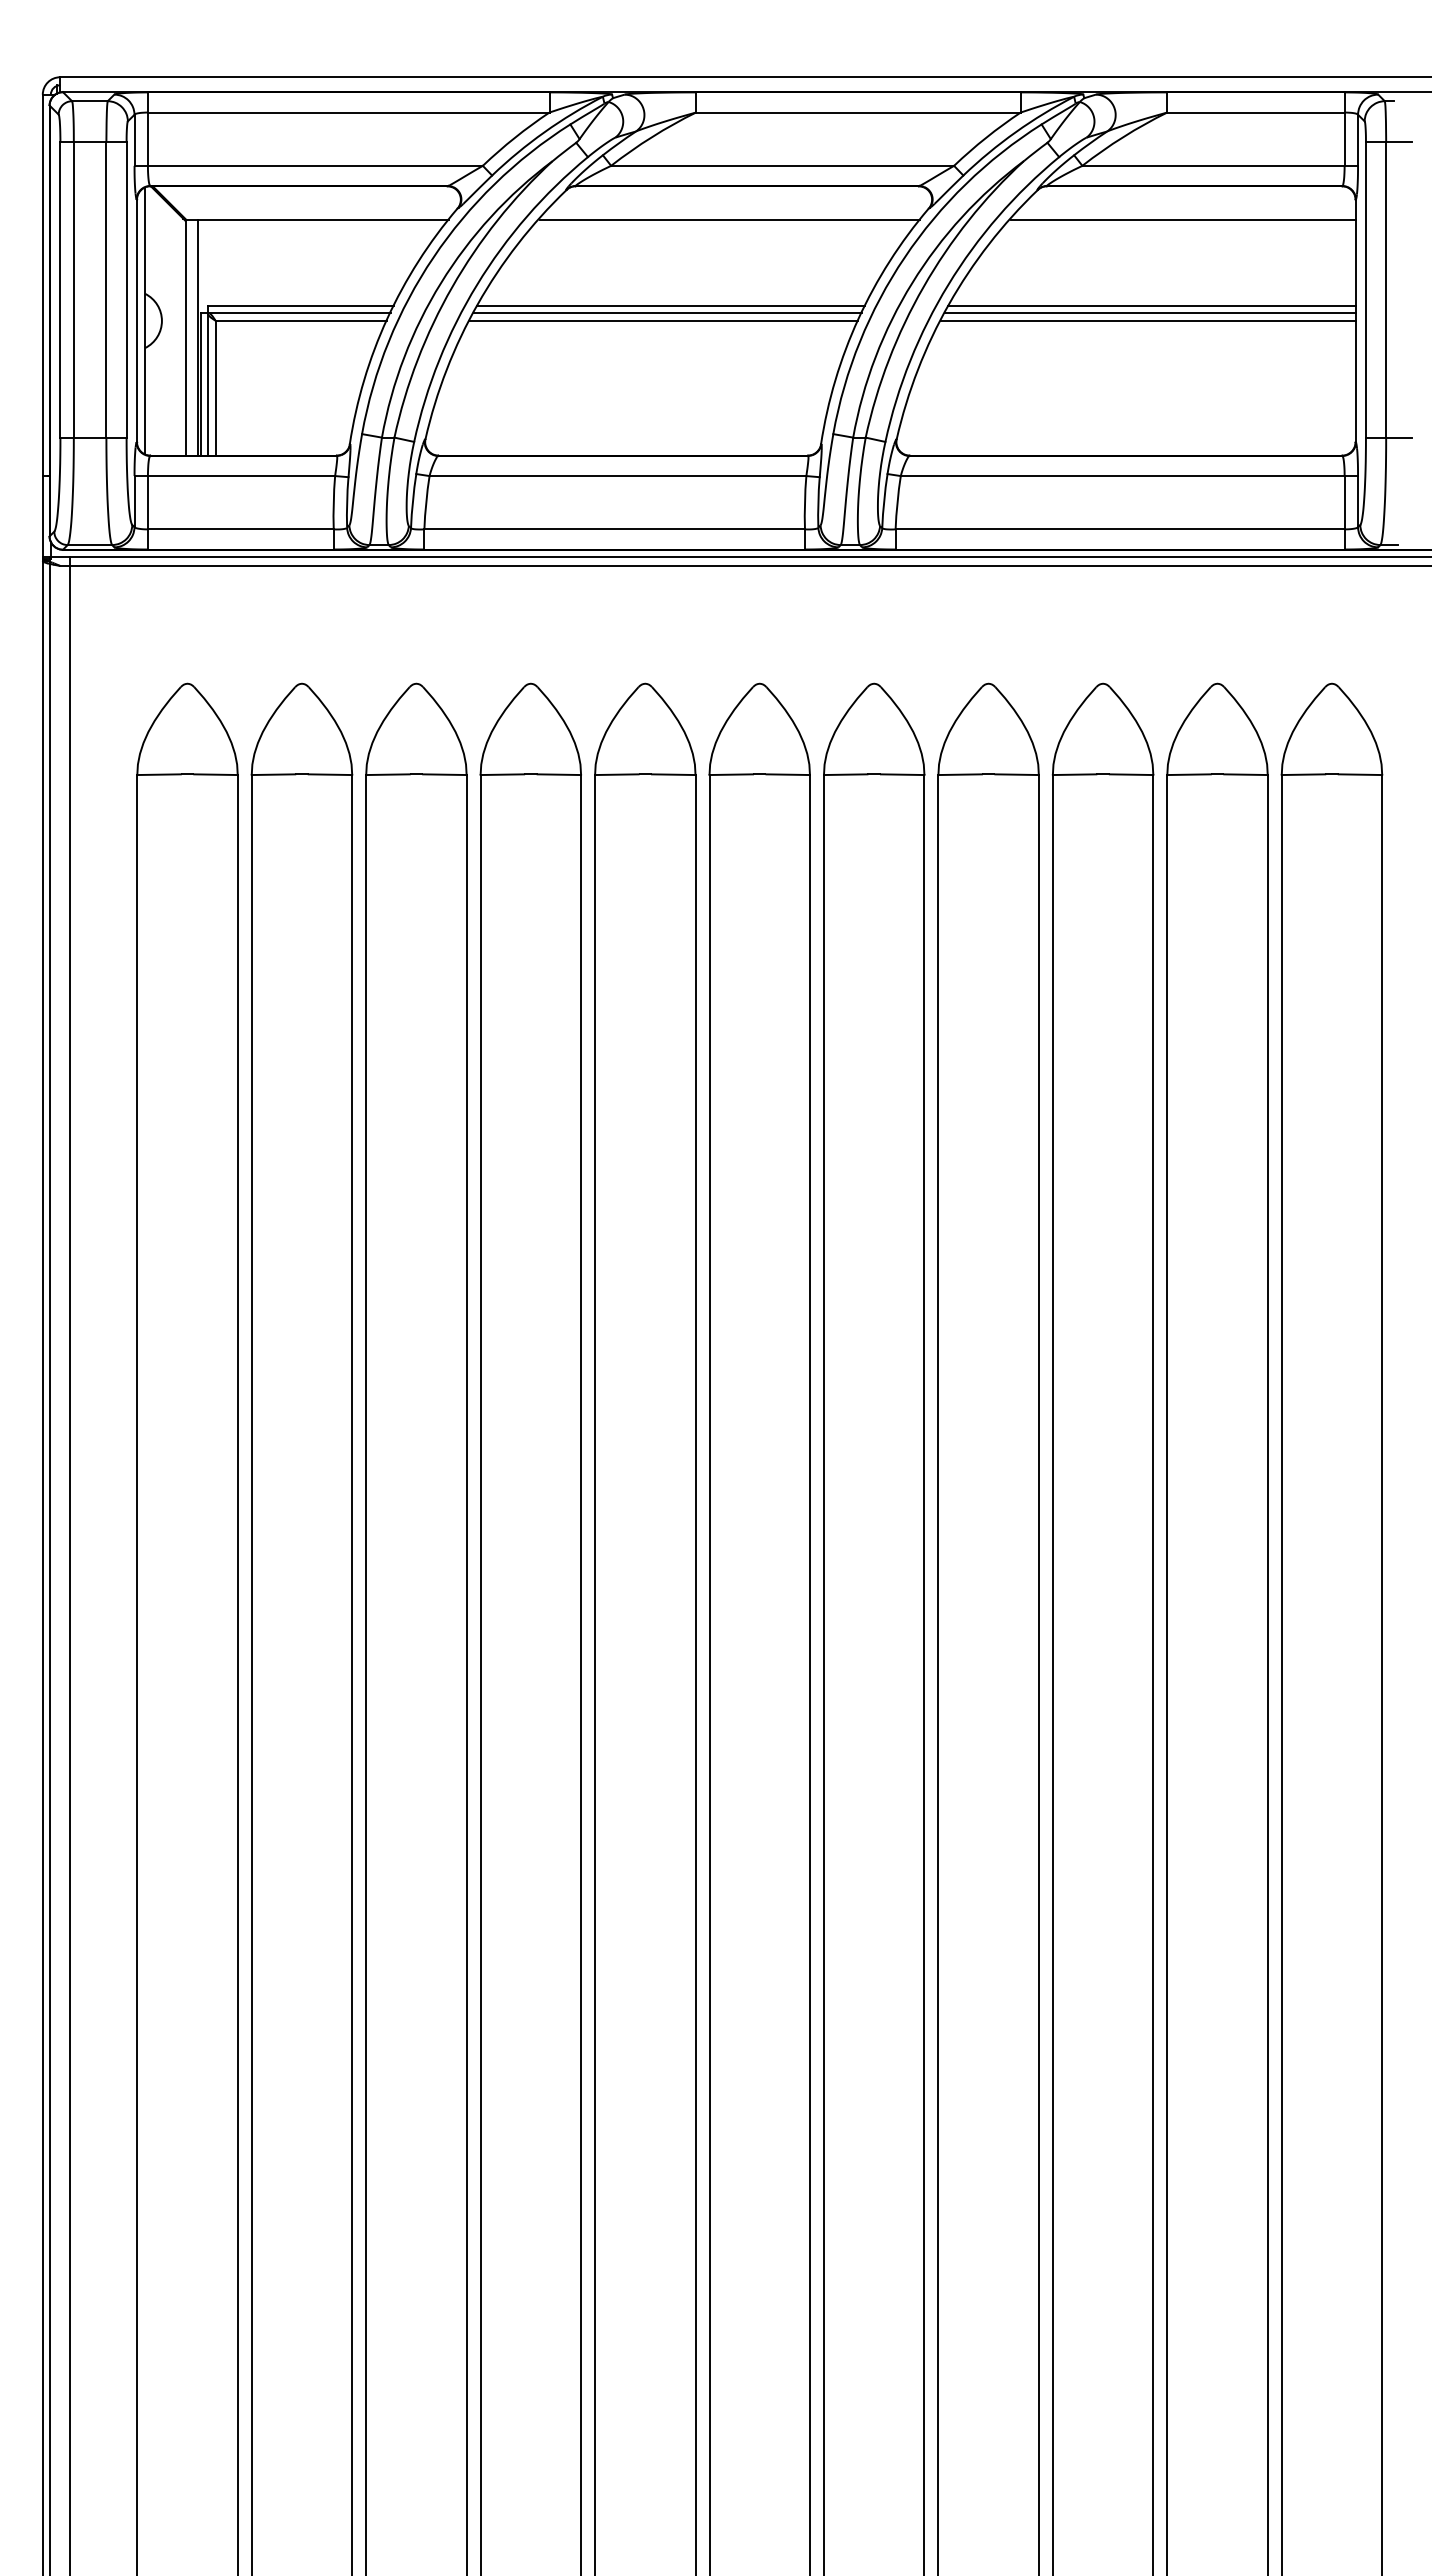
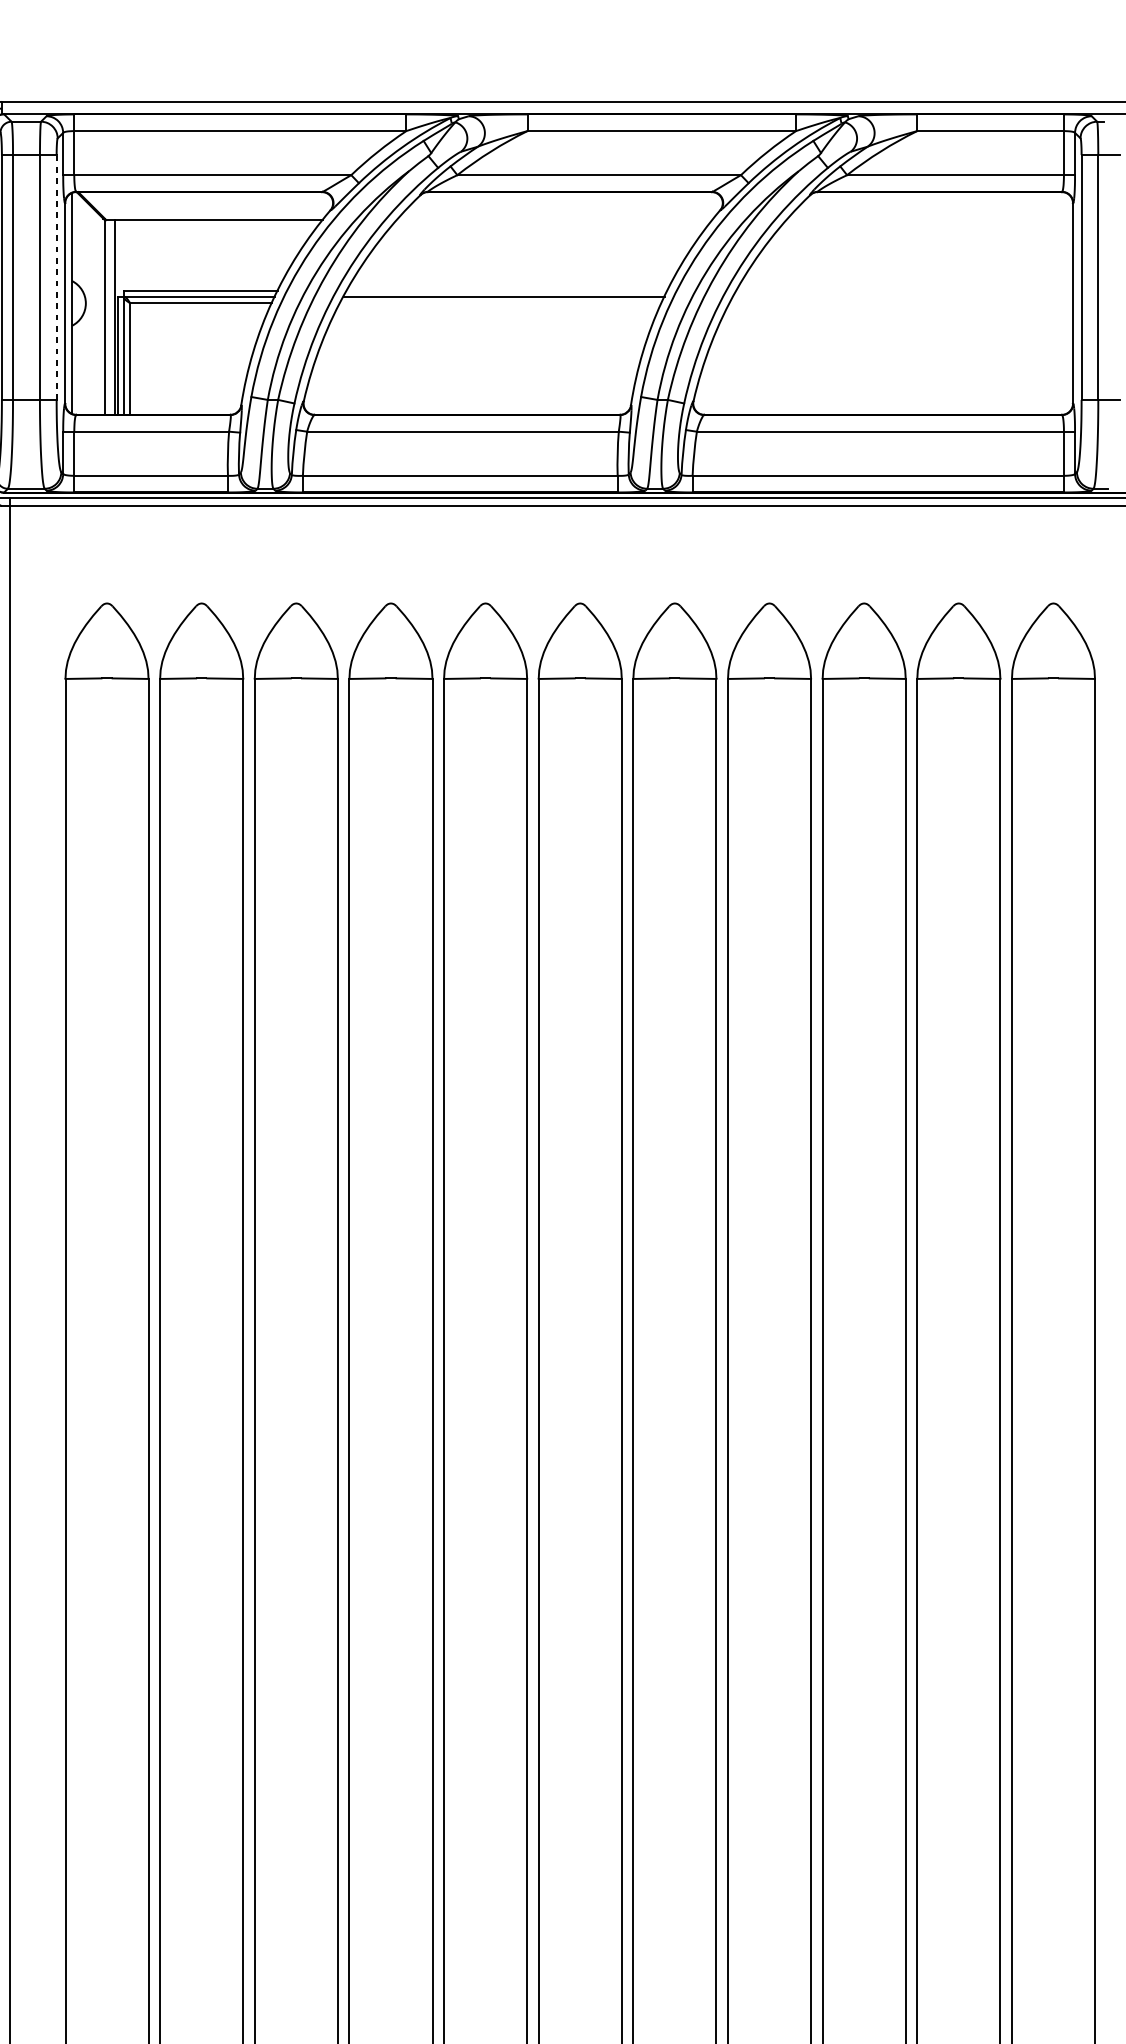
line: (729, 219) -> (555, 219), removed
line: (1182, 219) -> (929, 219), removed
line: (126, 289) -> (56, 277), solid -> dashed
line: (670, 306) -> (506, 291), removed
line: (1151, 306) -> (904, 291), removed
line: (1149, 312) -> (902, 296), removed
line: (663, 320) -> (500, 303), removed
line: (1148, 320) -> (901, 303), removed

